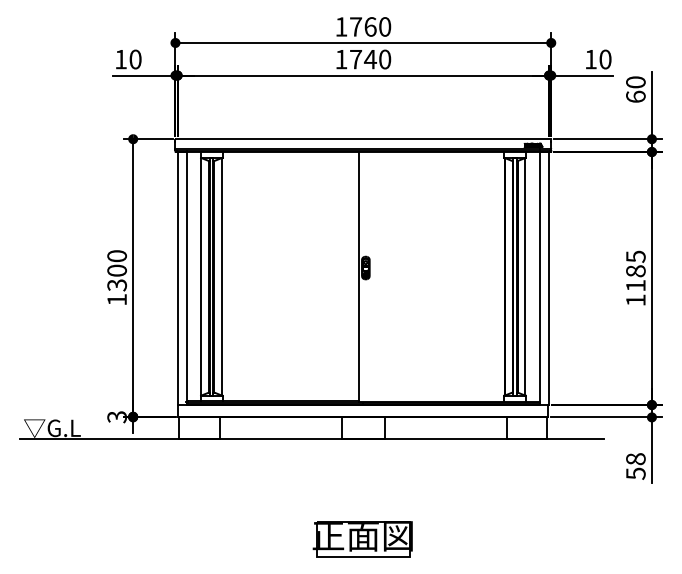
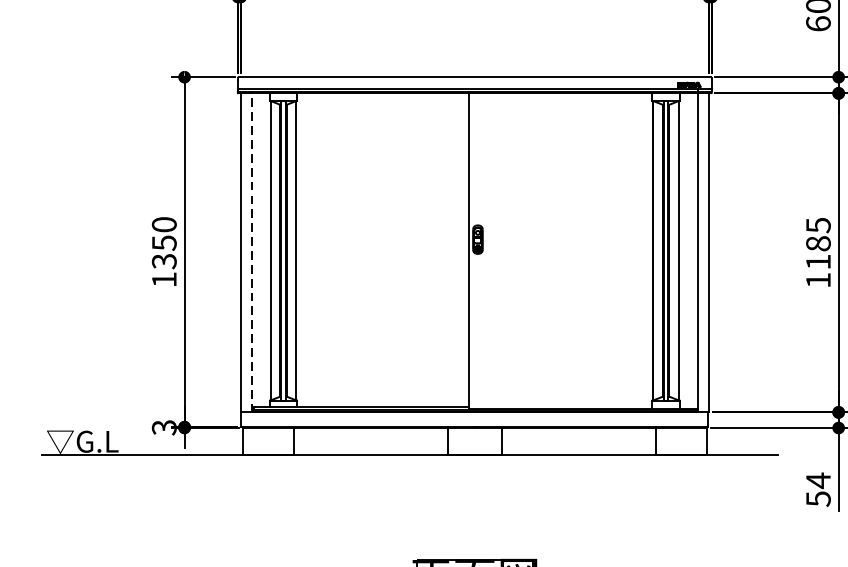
text: (116, 270) -> (163, 242), 1300 -> 1350
line: (186, 278) -> (251, 252), solid -> dashed
text: (635, 458) -> (817, 479), 58 -> 54

